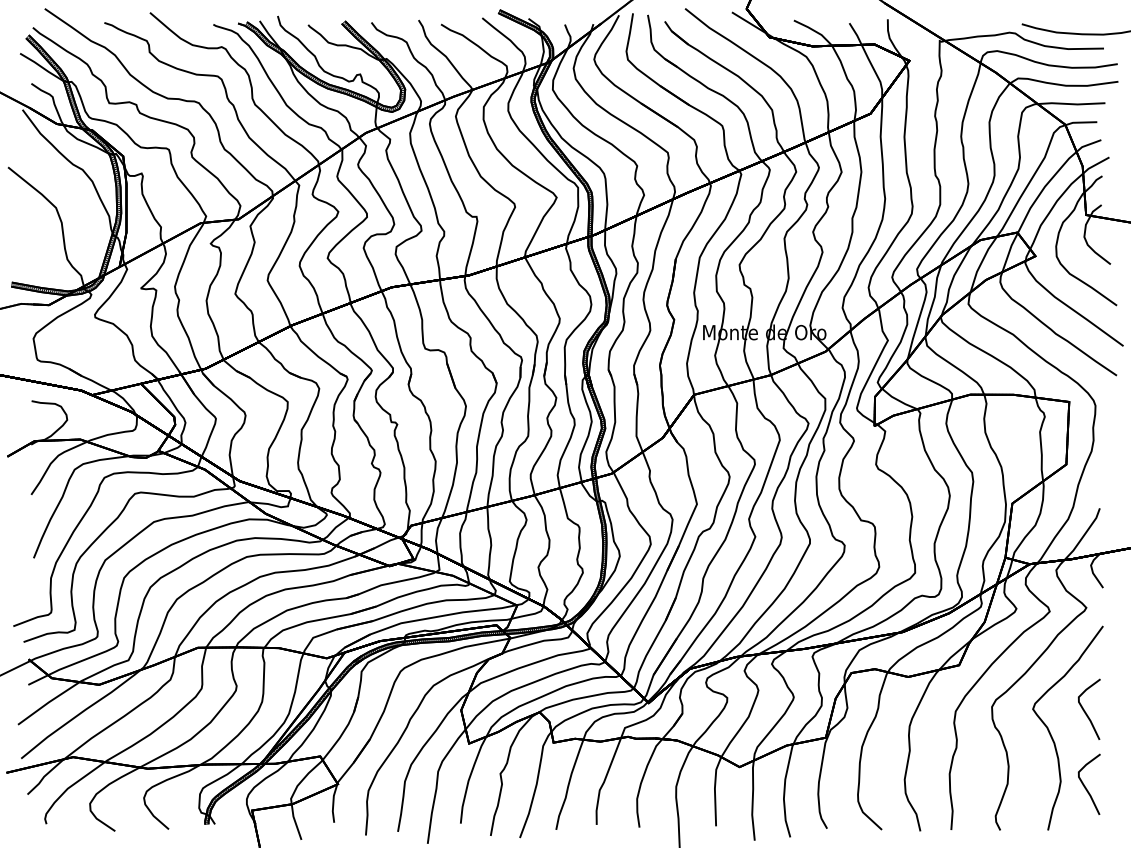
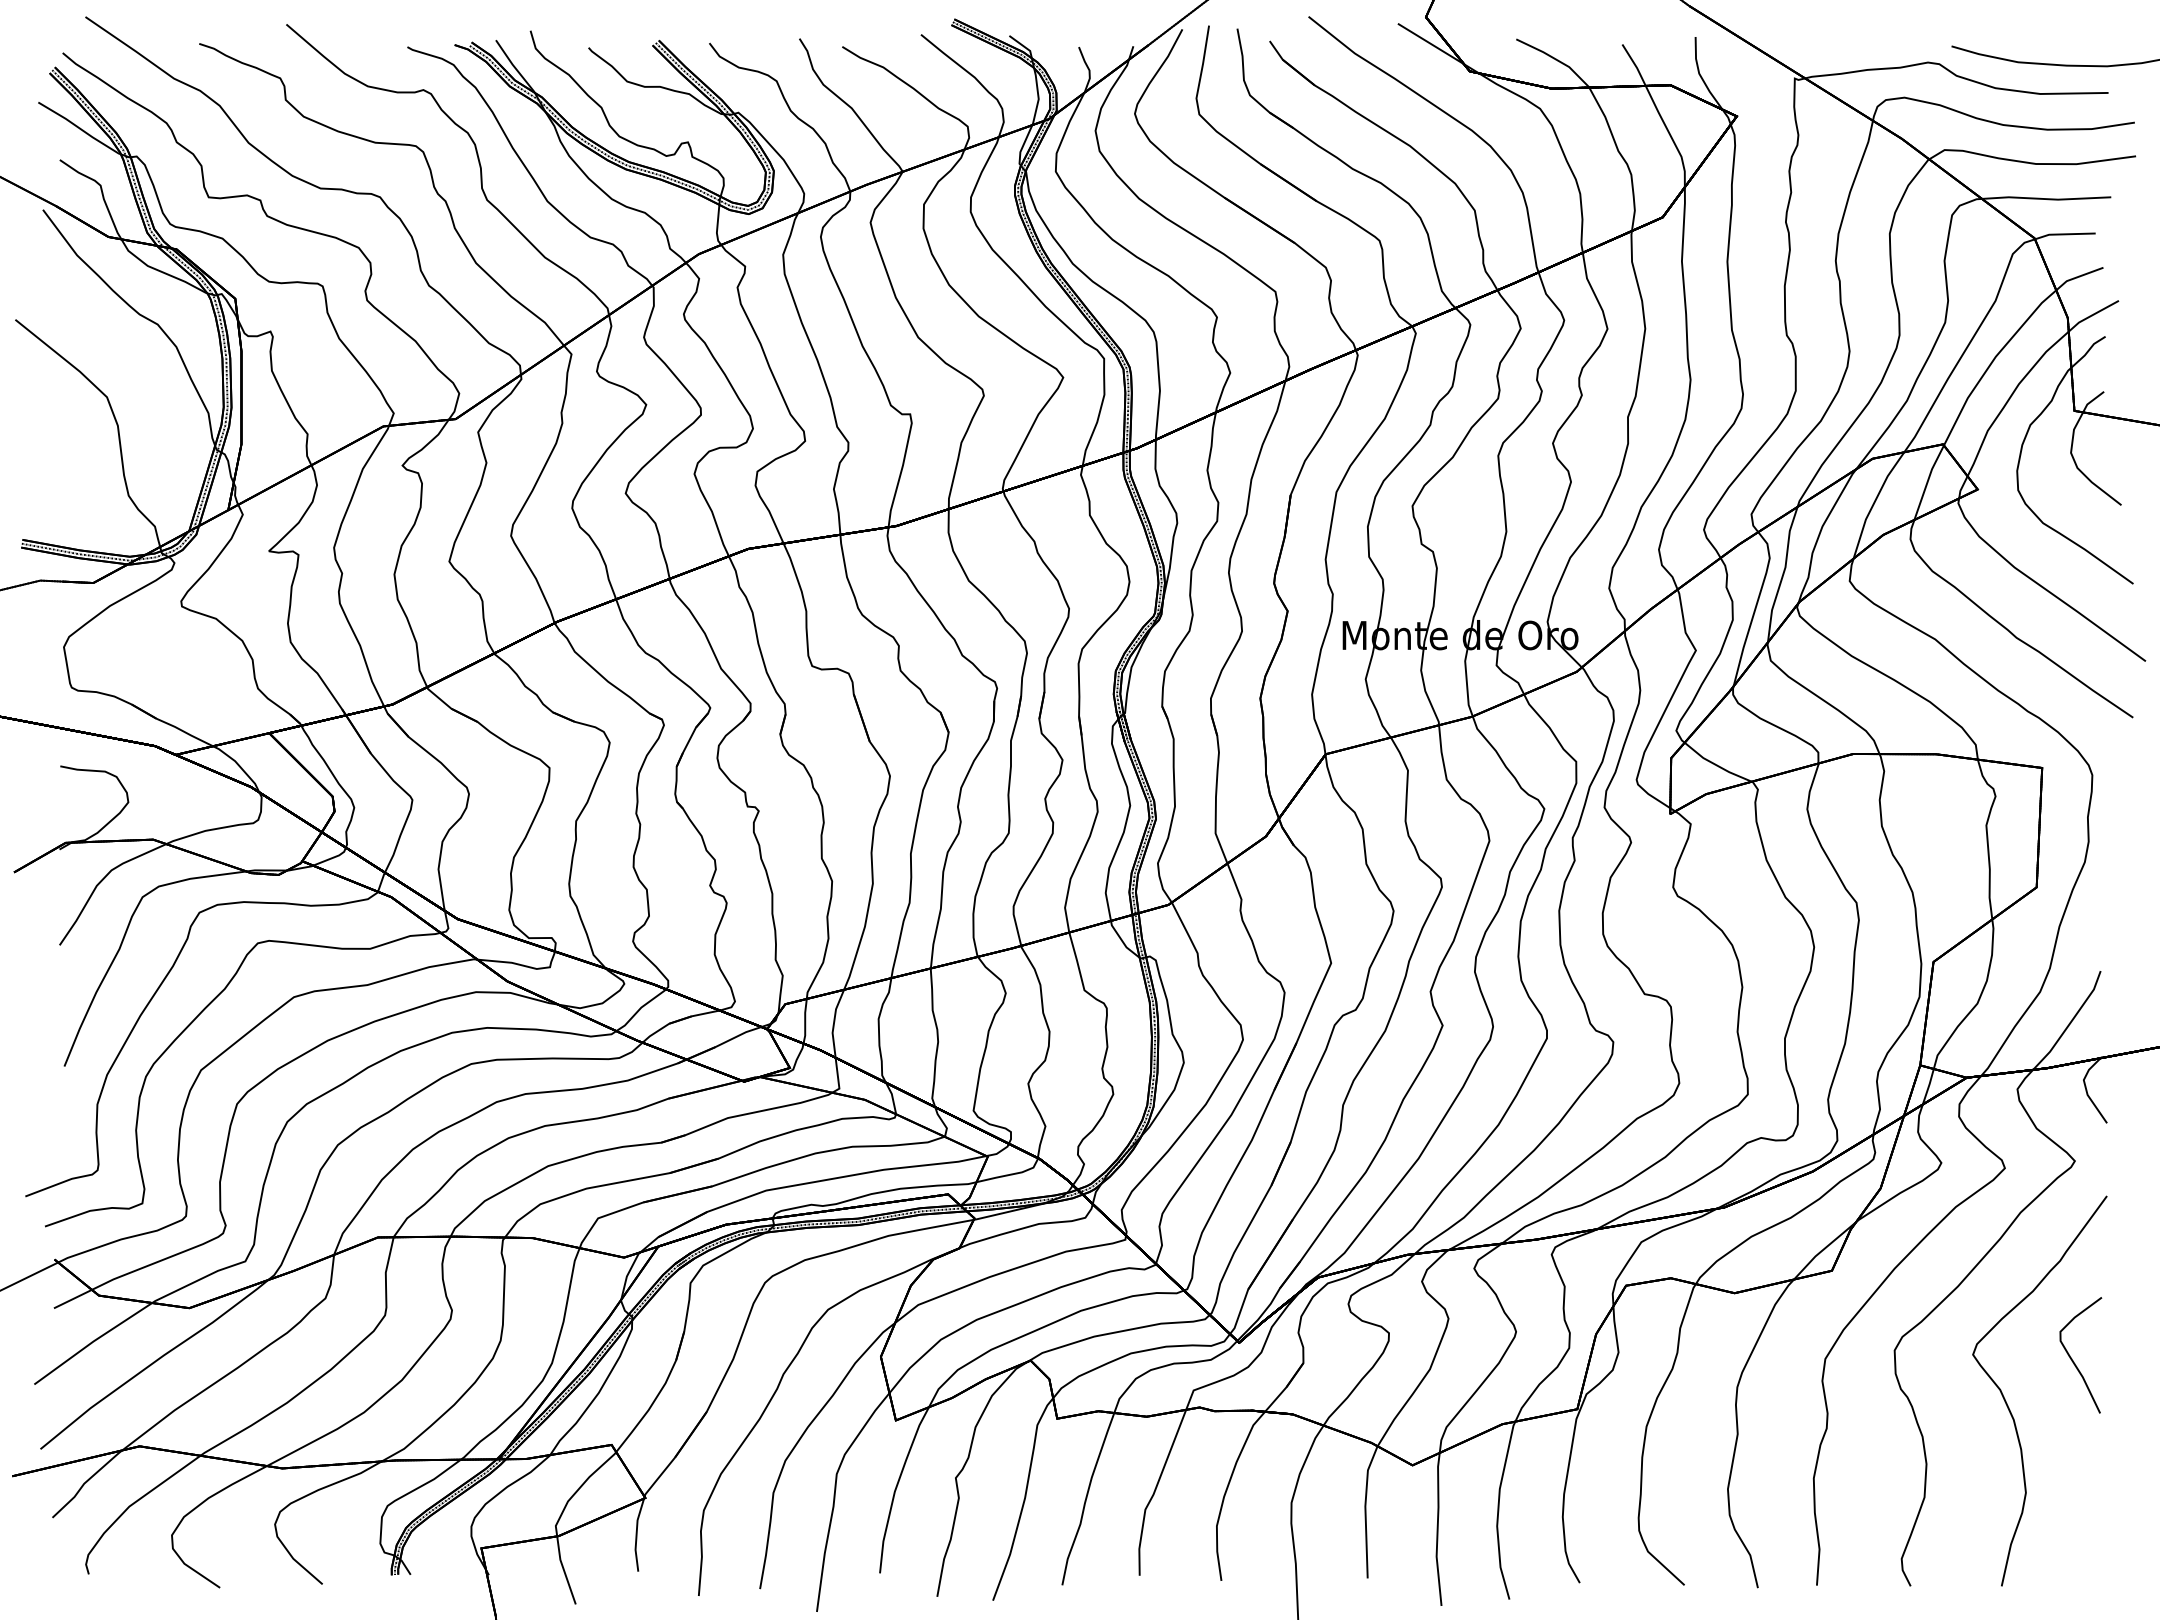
curve: (1084, 784) -> (2071, 1498), removed

